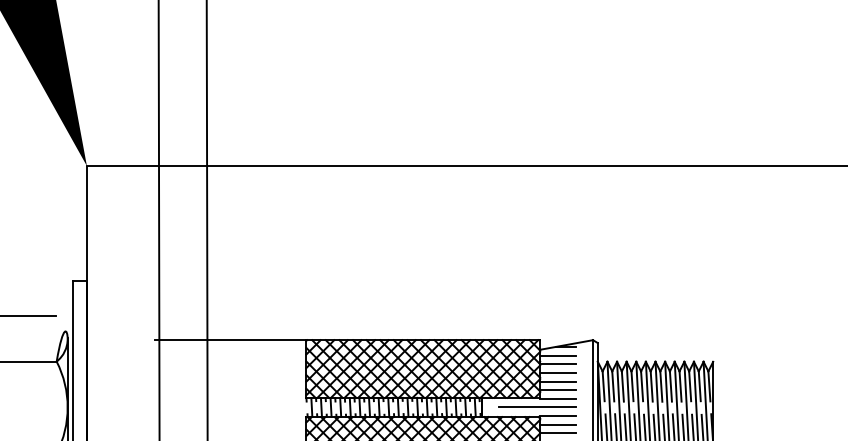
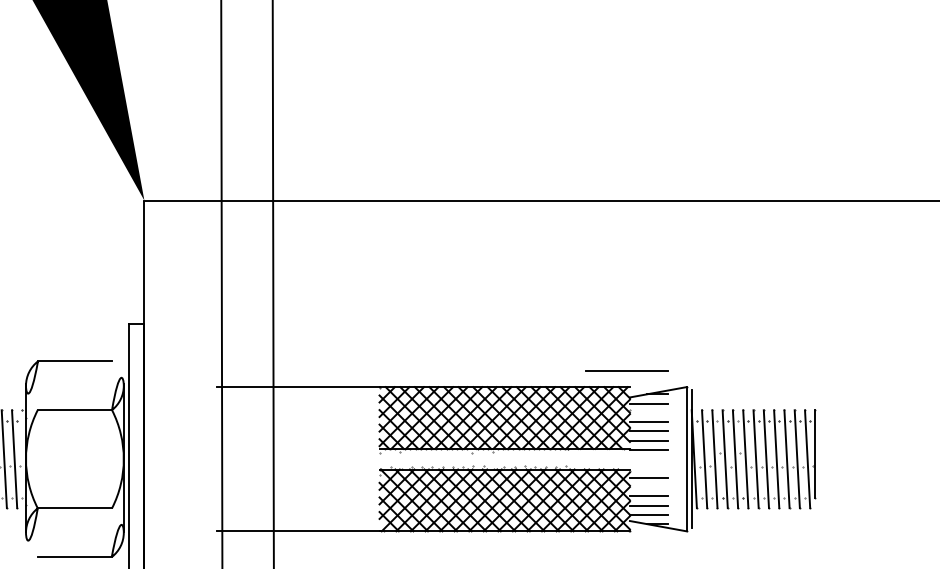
line: (557, 363) -> (648, 412), removed
line: (536, 406) -> (626, 370), moved
line: (557, 416) -> (648, 468), removed
line: (557, 433) -> (648, 487), removed

